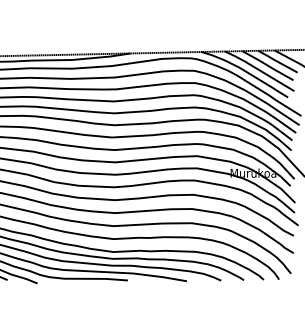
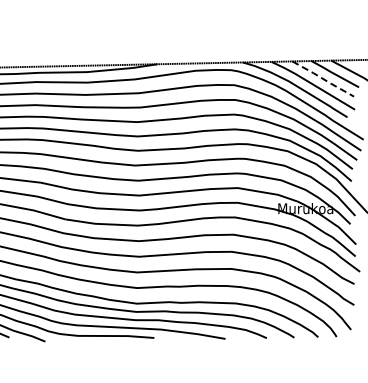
line: (268, 66) -> (323, 79), solid -> dashed

